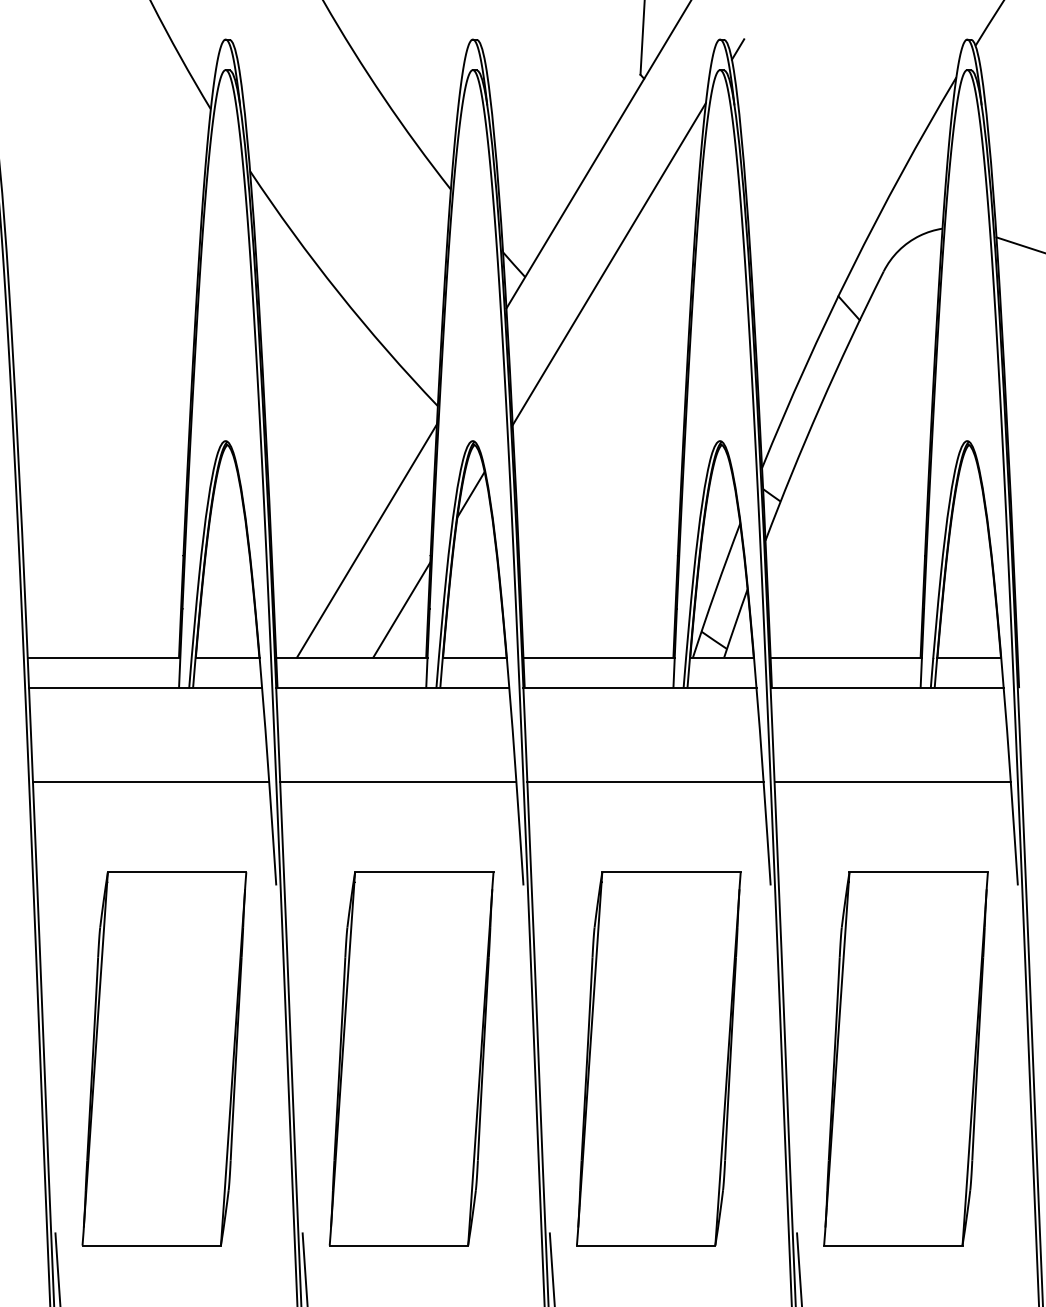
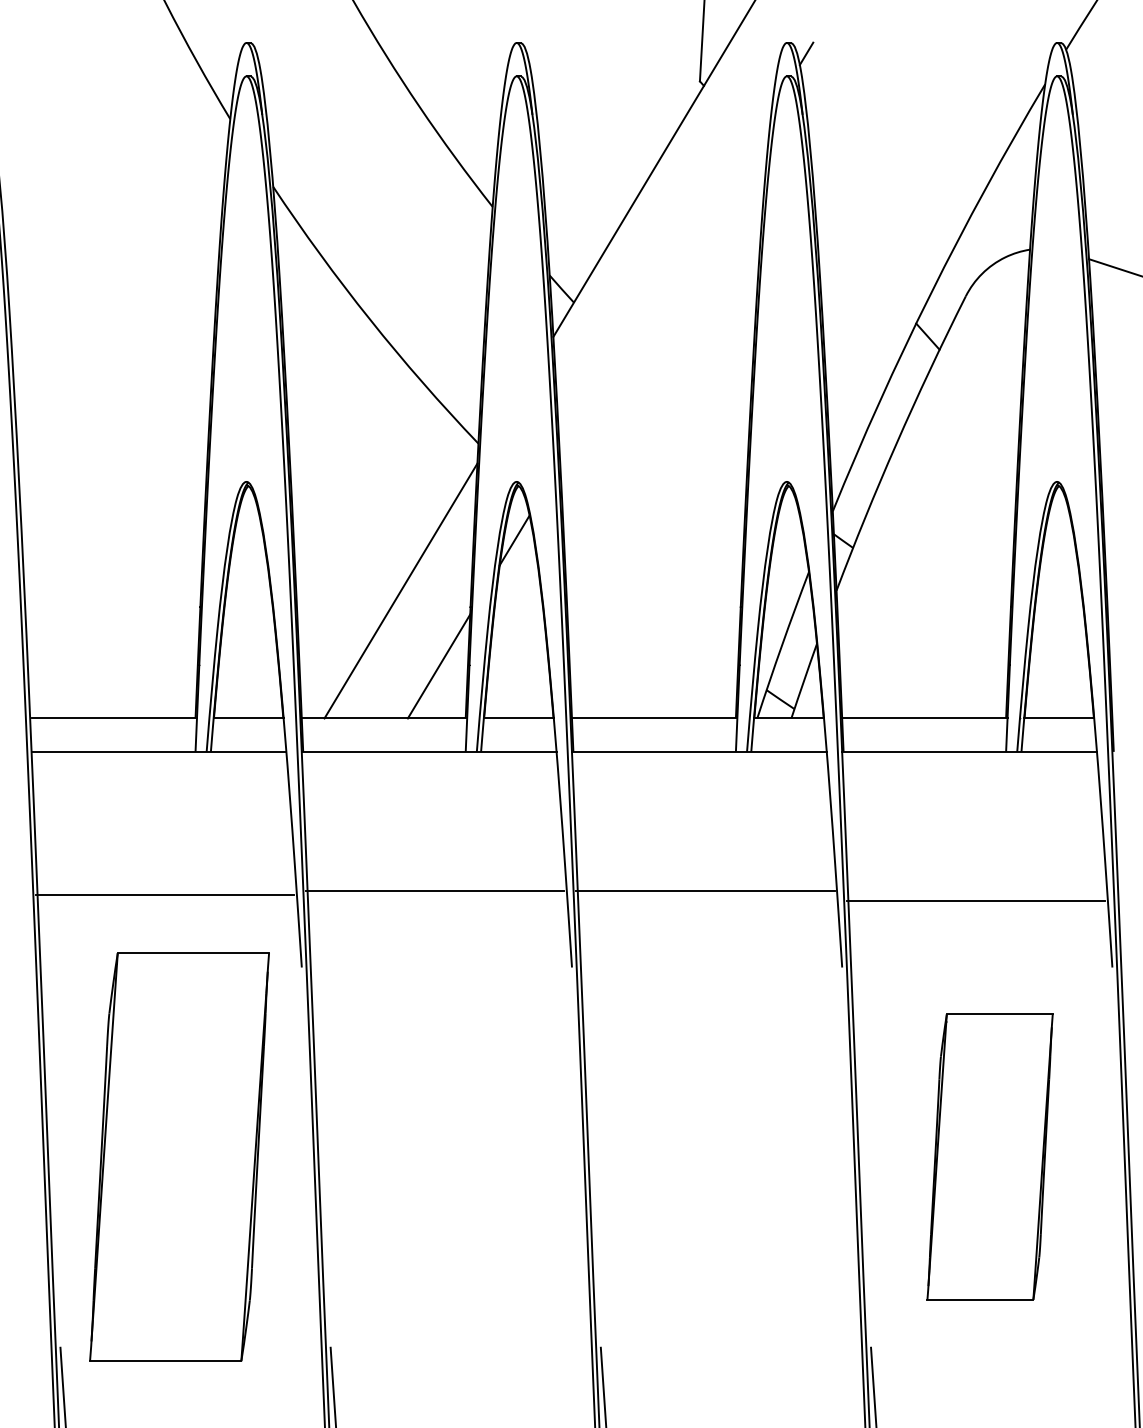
line: (609, 264) -> (665, 288), removed
line: (150, 782) -> (164, 894), moved
line: (398, 782) -> (435, 890), moved
line: (645, 782) -> (705, 890), moved
line: (892, 782) -> (975, 900), moved
part: (411, 1058) -> (449, 1156), removed
part: (658, 1058) -> (719, 1156), removed
part: (905, 1058) -> (989, 1156), size x0.7

